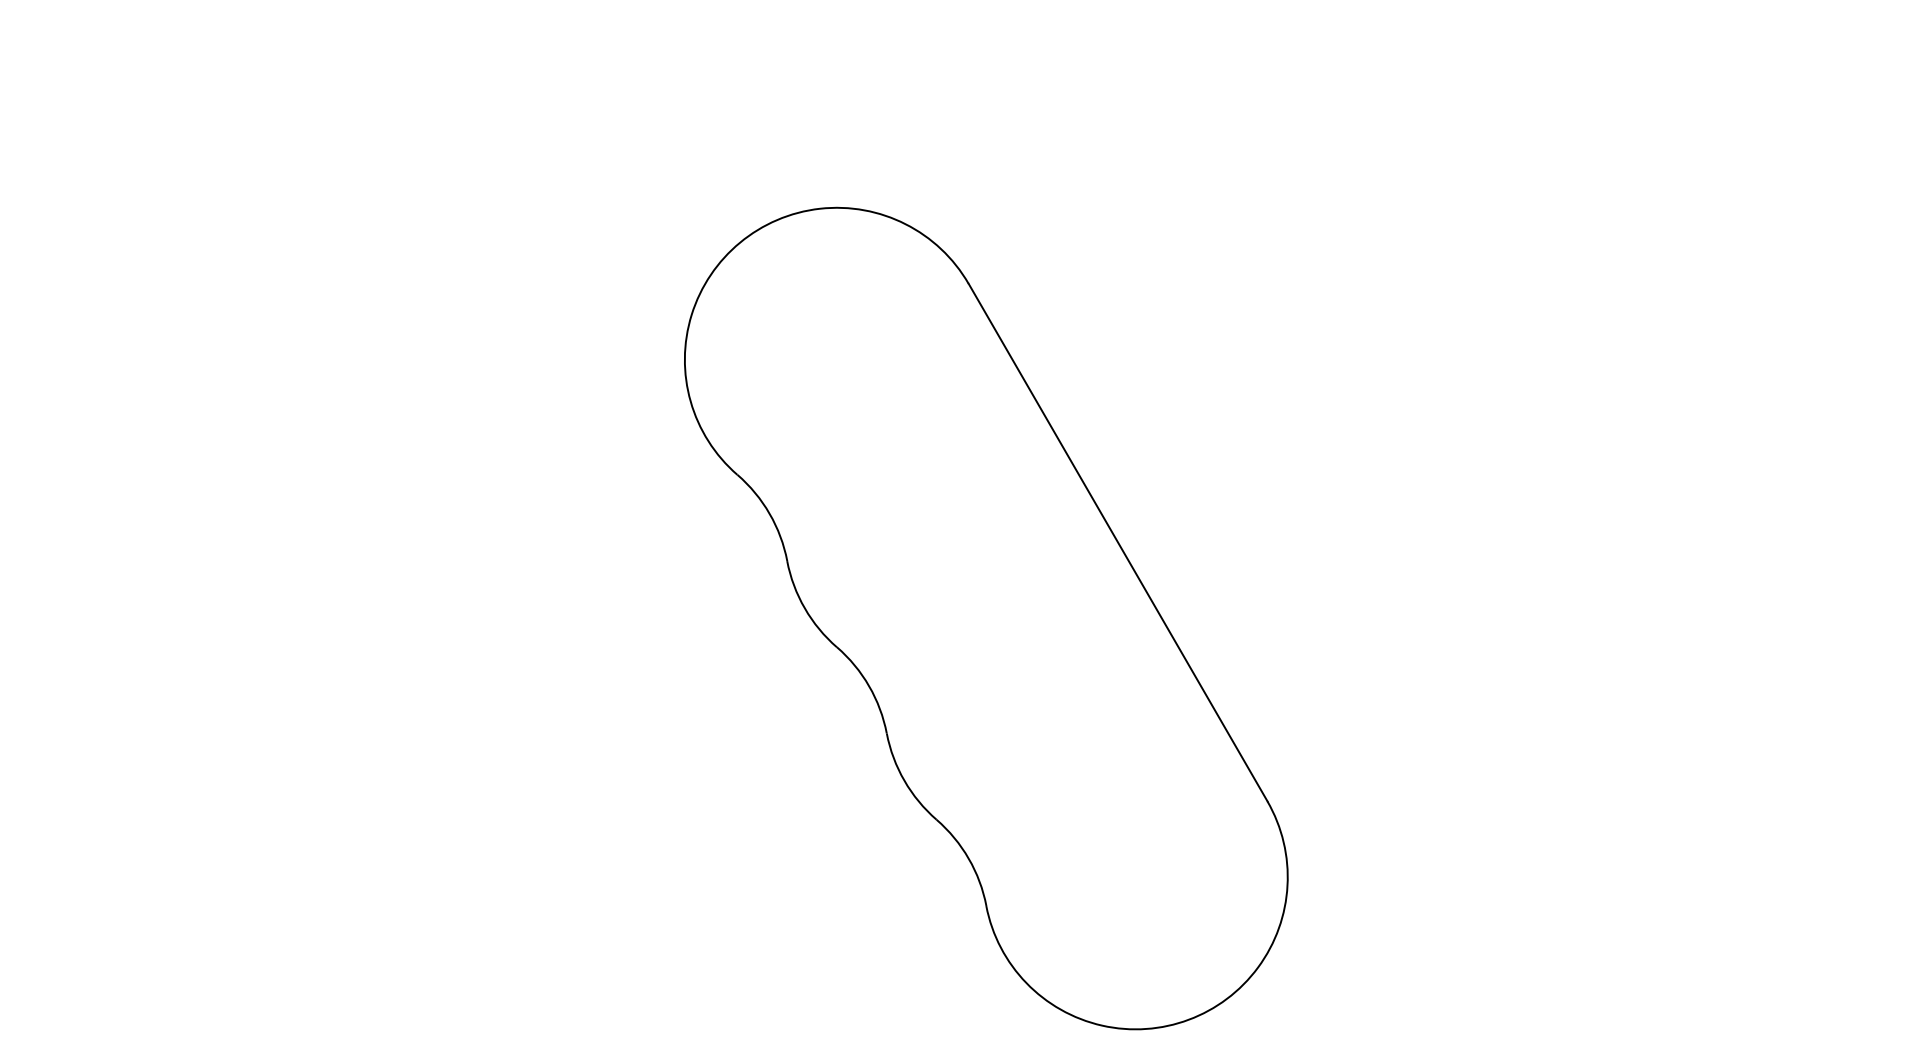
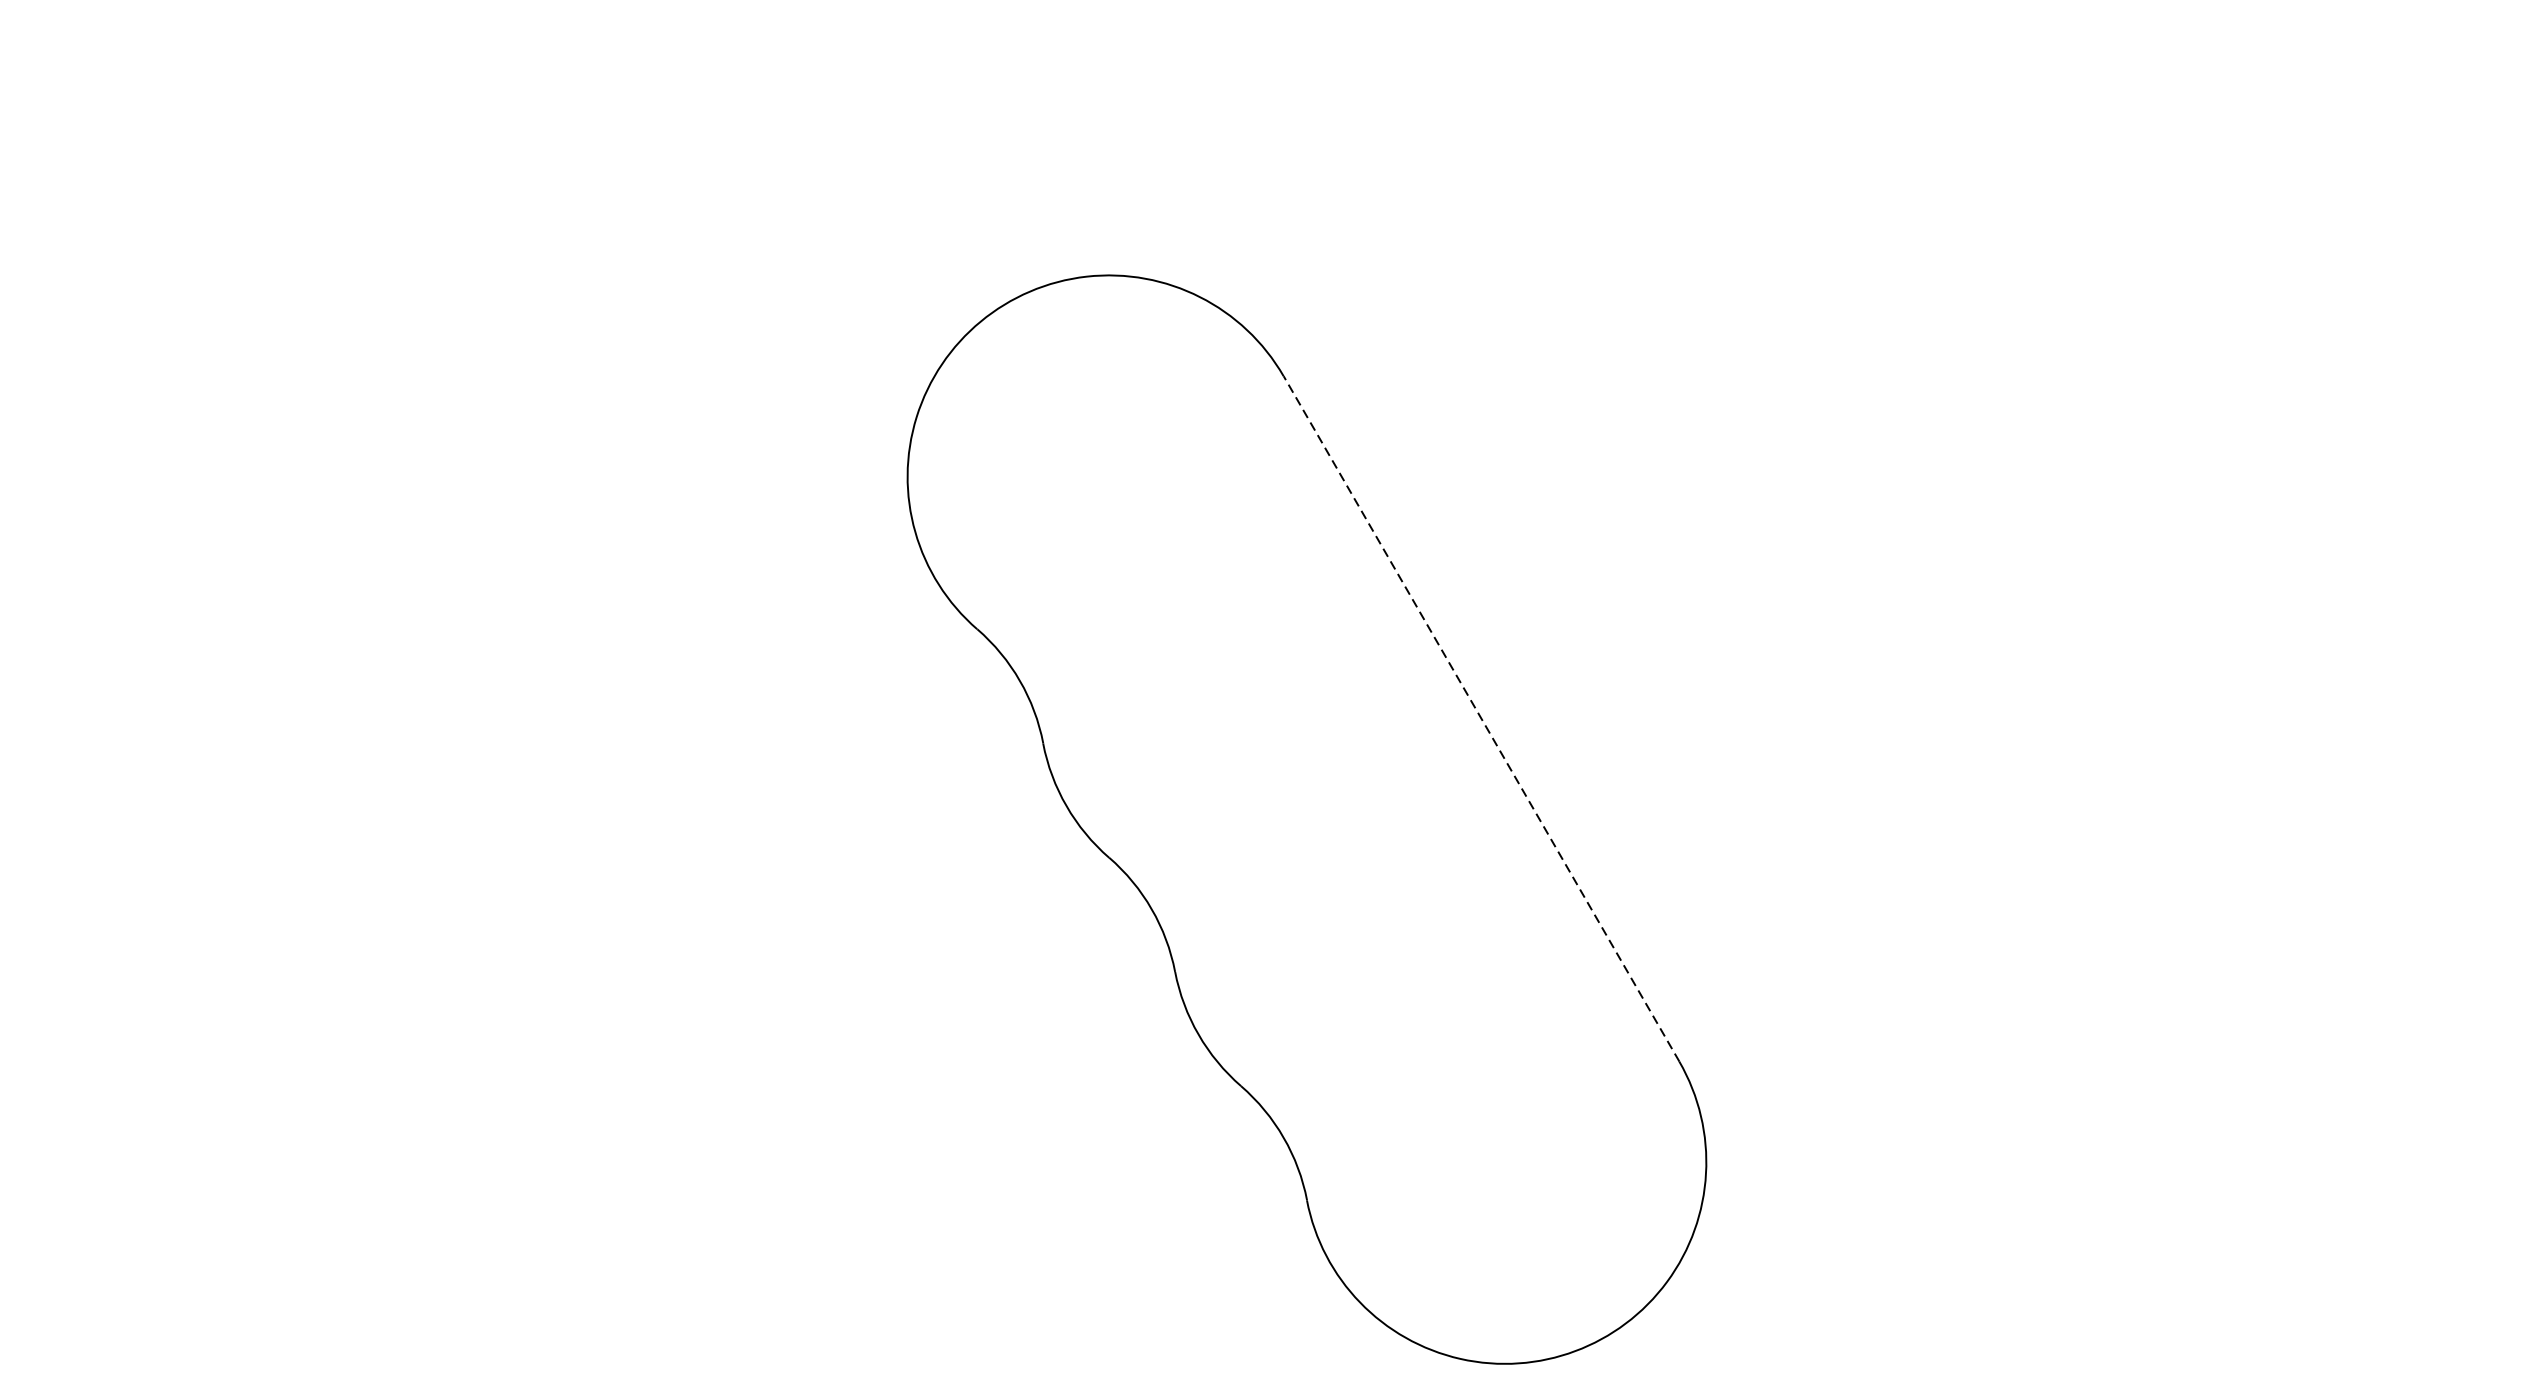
line: (1118, 542) -> (1482, 718), solid -> dashed

